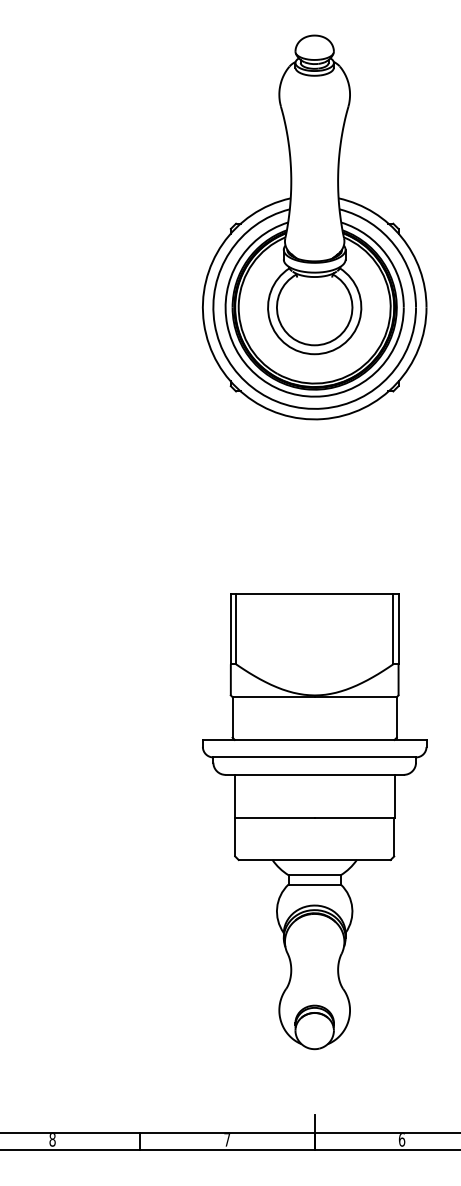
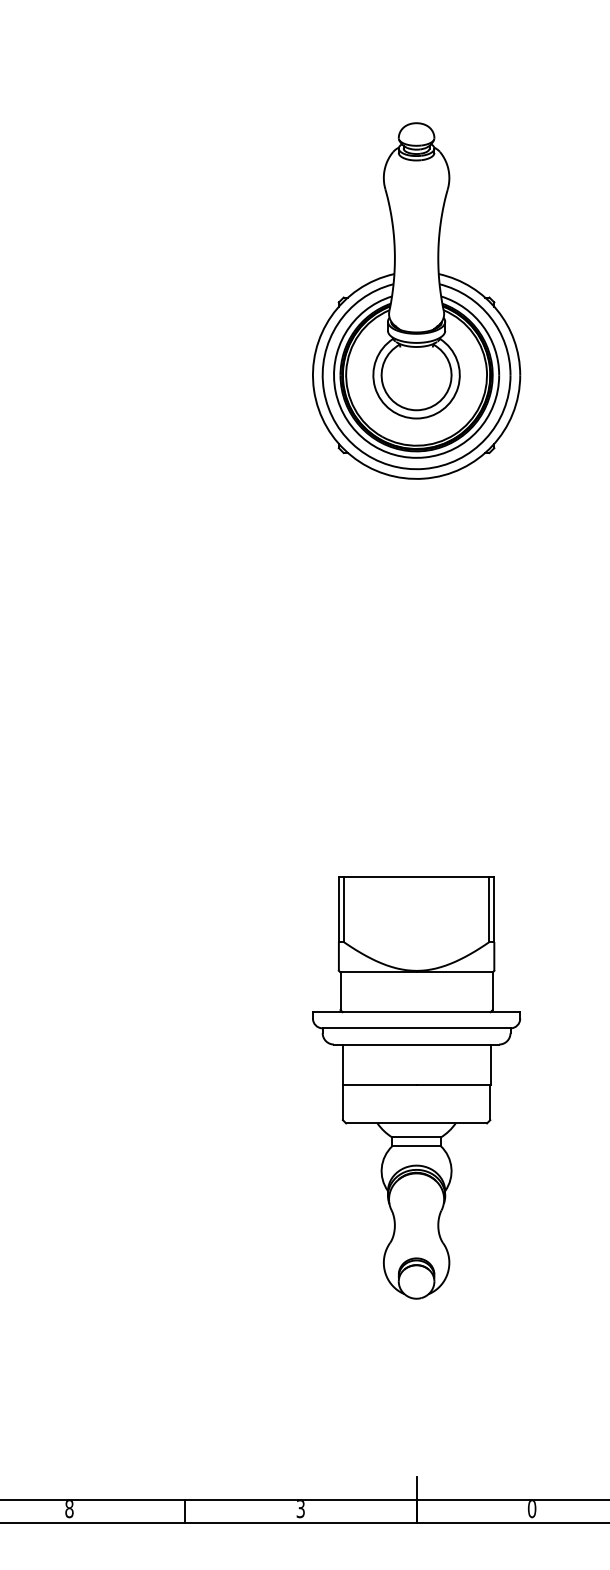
part: (314, 227) -> (416, 301), size x0.7
part: (314, 821) -> (416, 1087), size x0.7
text: (227, 1140) -> (301, 1509), 7 -> 3
text: (402, 1140) -> (532, 1509), 6 -> 0

